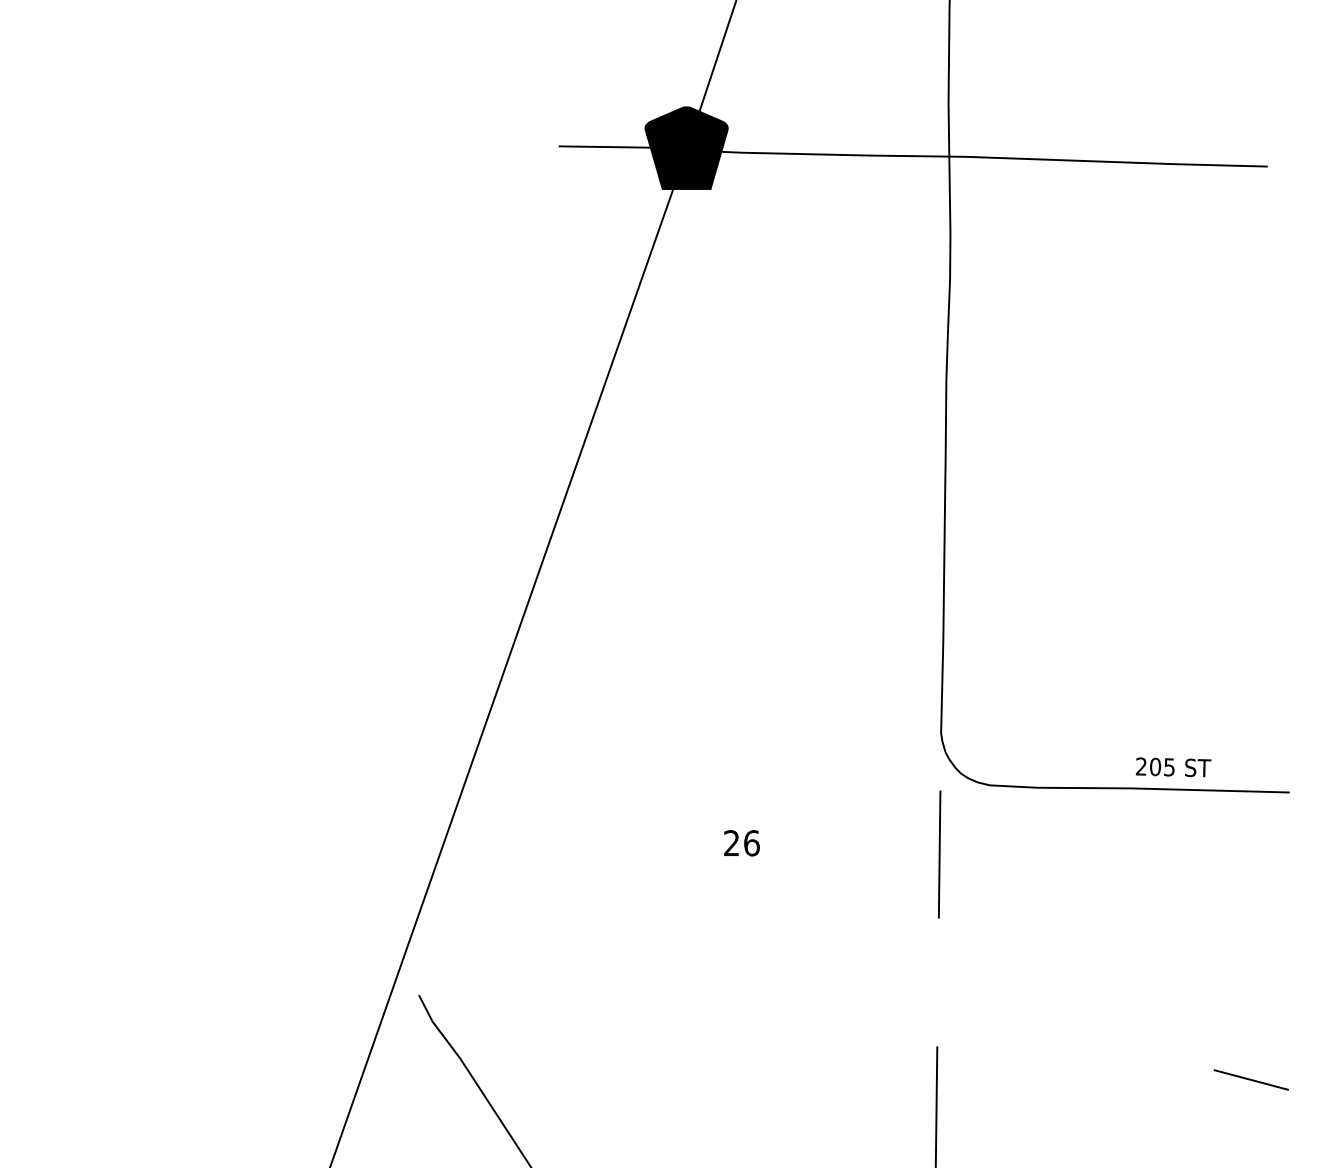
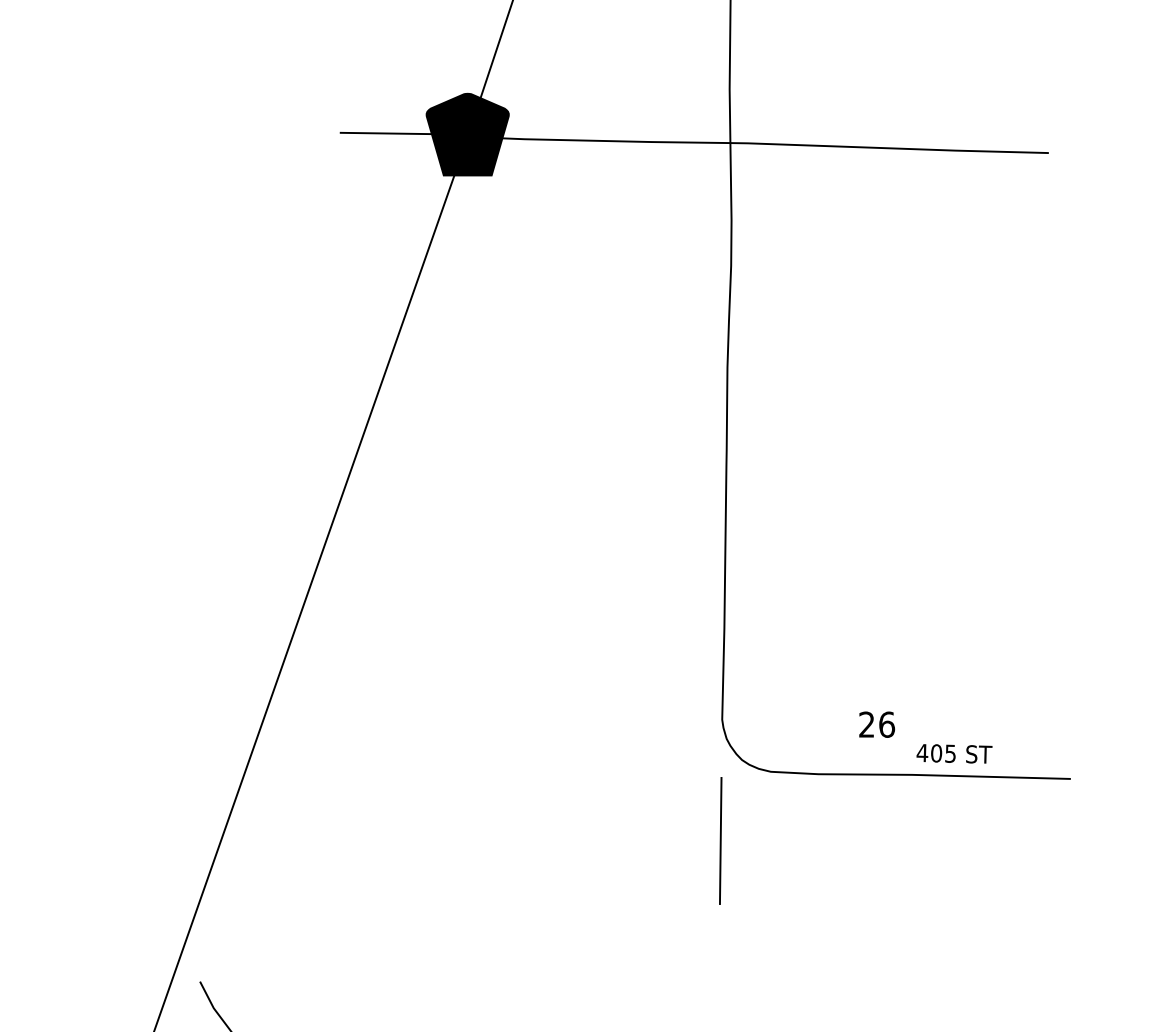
text: (1141, 766) -> (922, 752), 205 -> 405
text: (741, 843) -> (876, 724), moved

